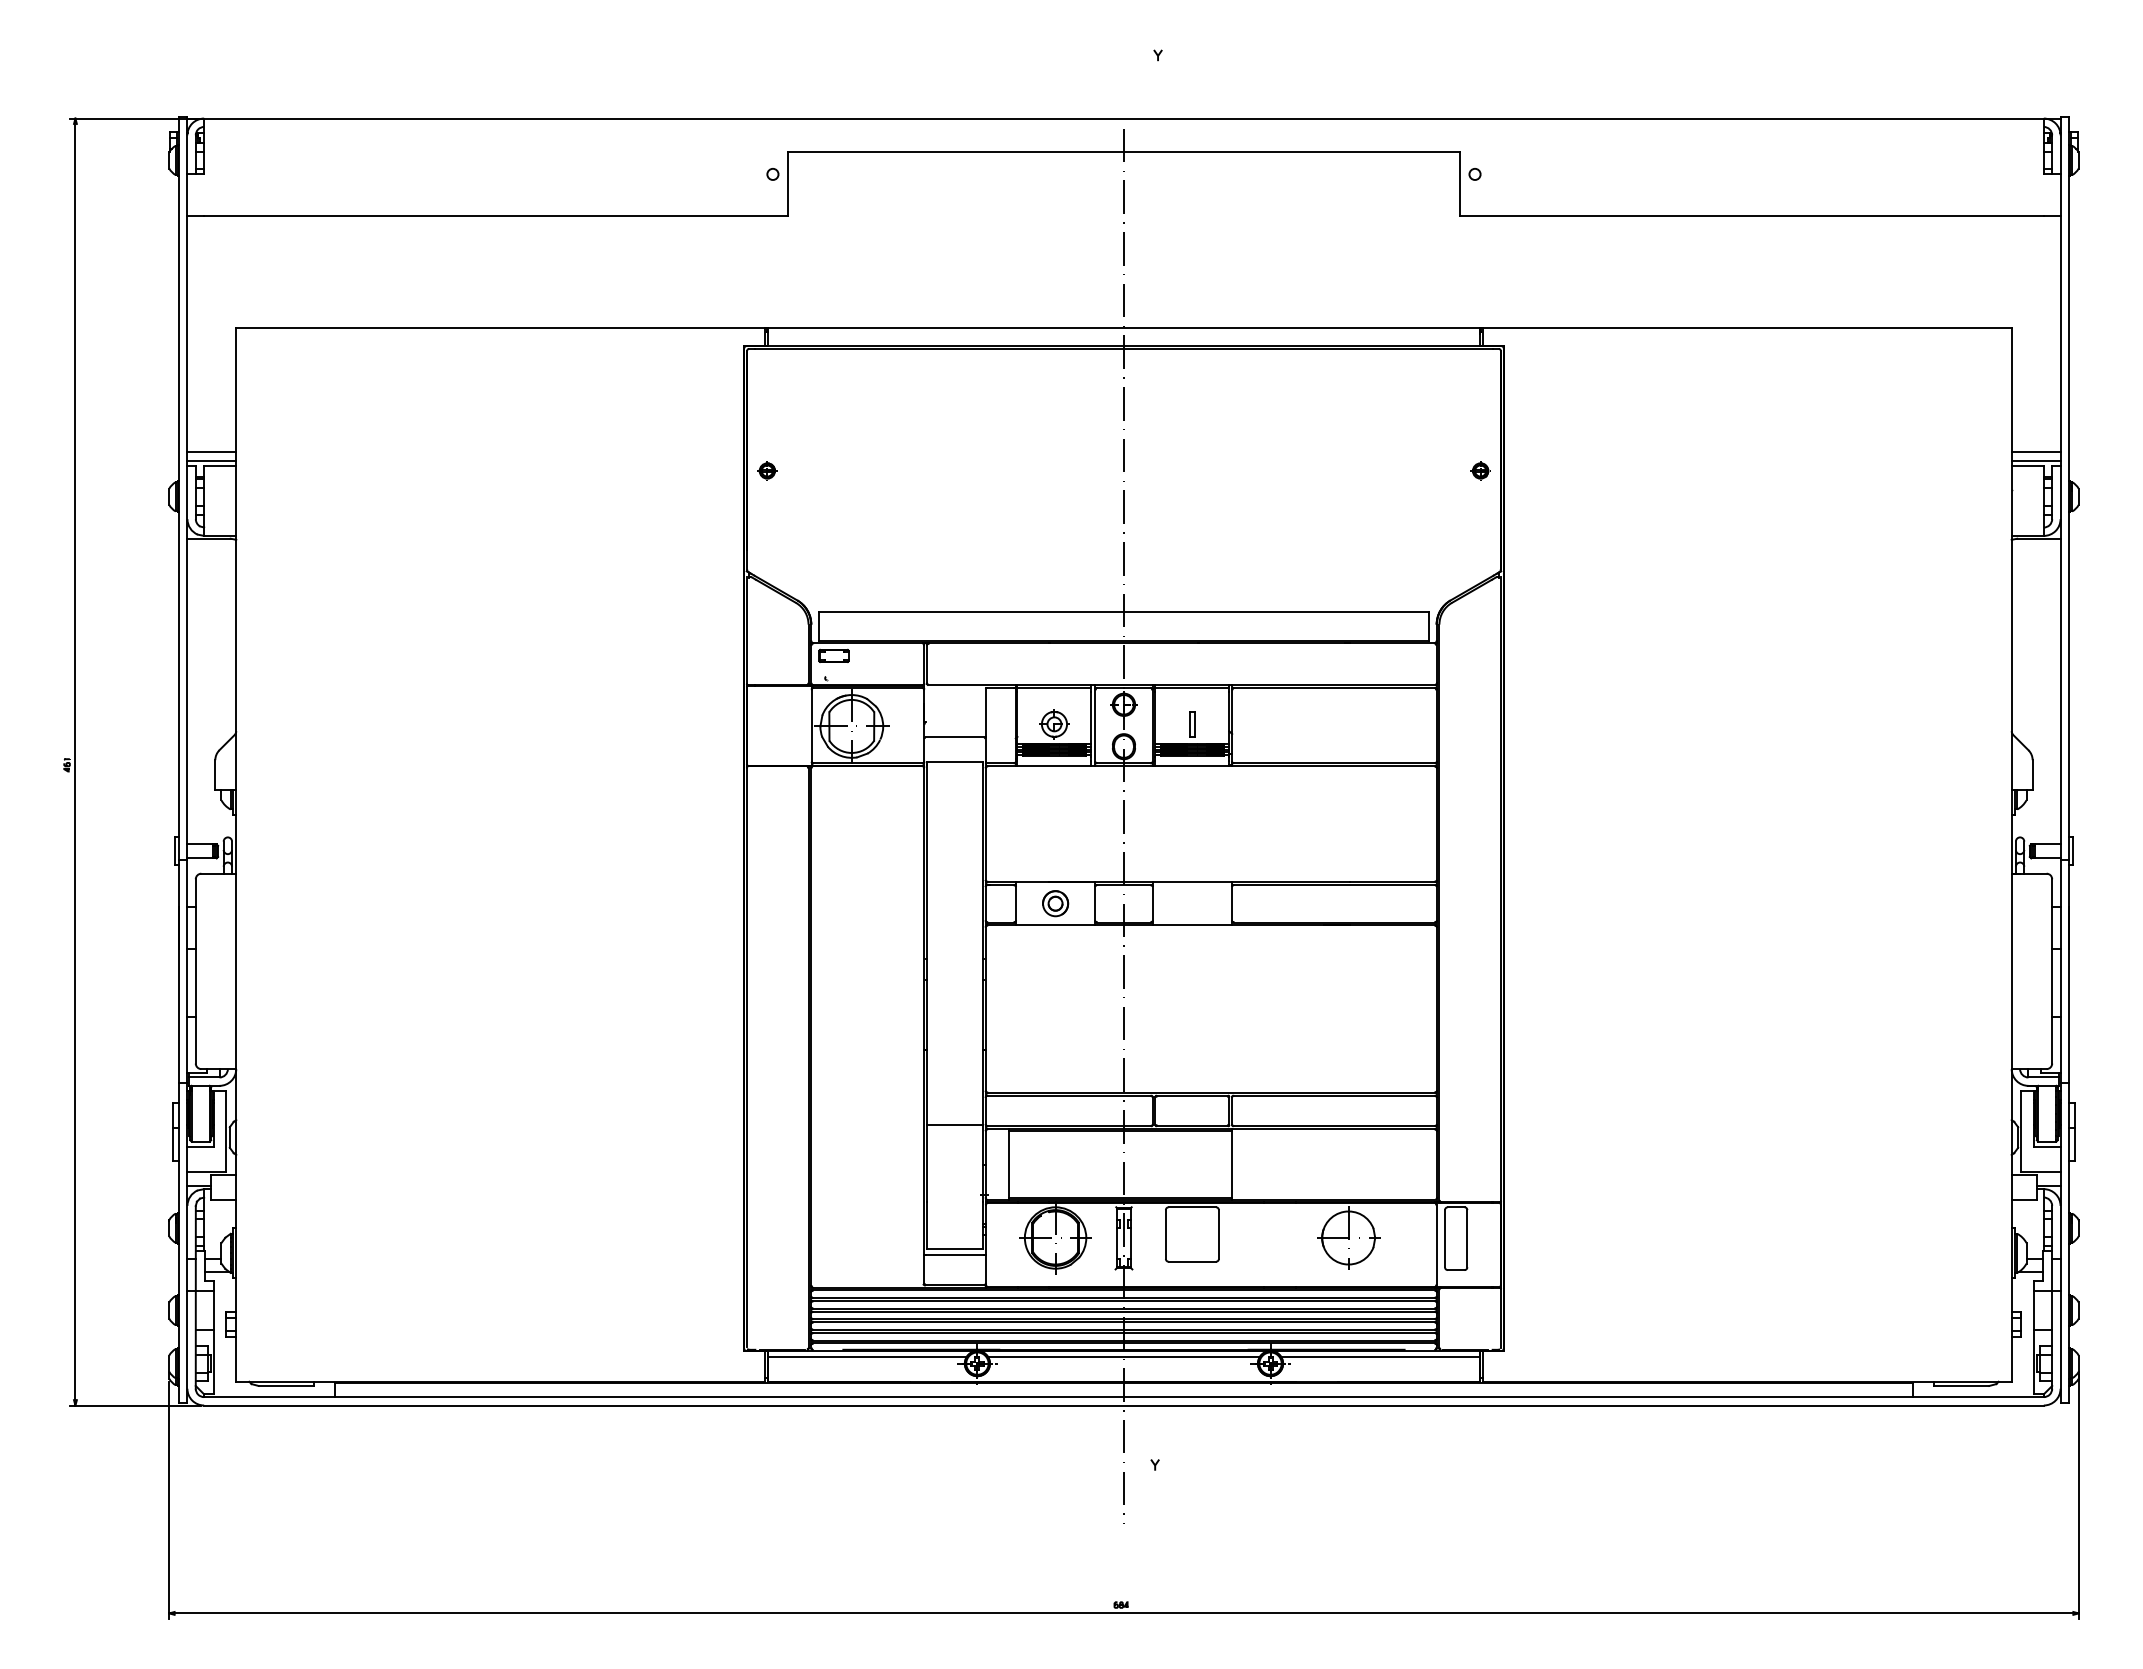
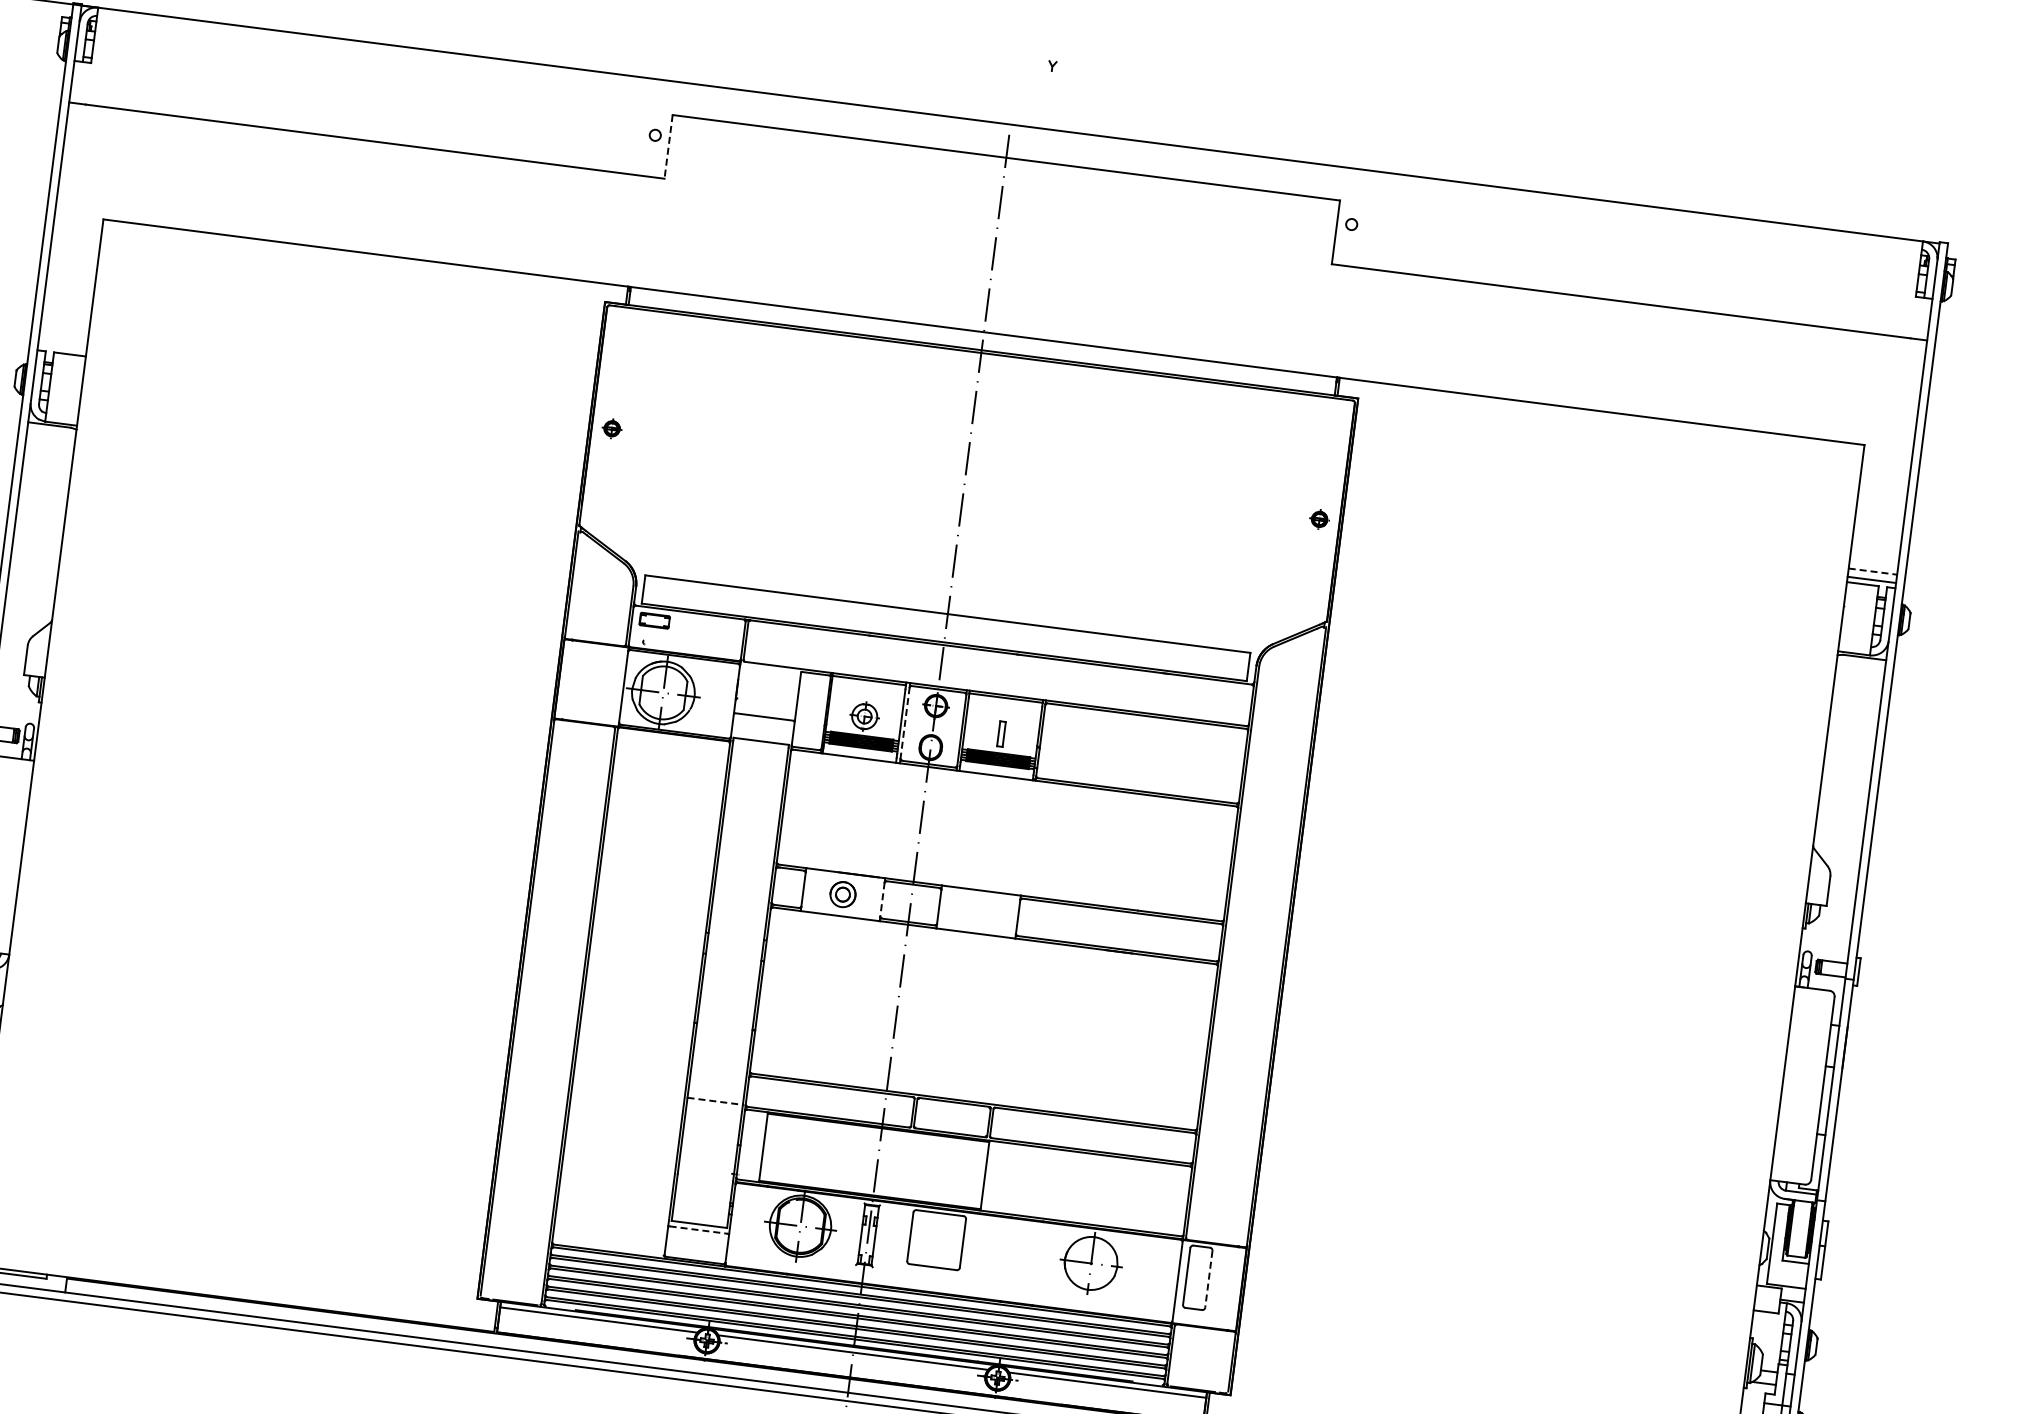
line: (787, 184) -> (668, 147), solid -> dashed
line: (211, 452) -> (63, 339), removed
line: (2036, 452) -> (1873, 571), solid -> dashed
line: (211, 460) -> (62, 347), removed
line: (1095, 726) -> (905, 723), solid -> dashed
line: (1095, 904) -> (882, 900), solid -> dashed
line: (955, 1124) -> (715, 1100), solid -> dashed
line: (1467, 1238) -> (1209, 1279), solid -> dashed
line: (955, 1254) -> (699, 1229), solid -> dashed

